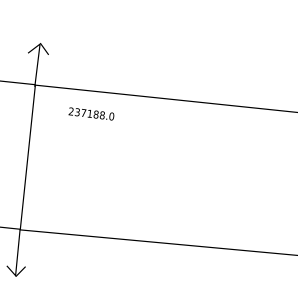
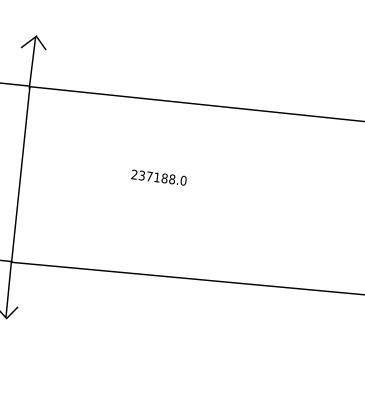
text: (91, 113) -> (158, 177), moved

